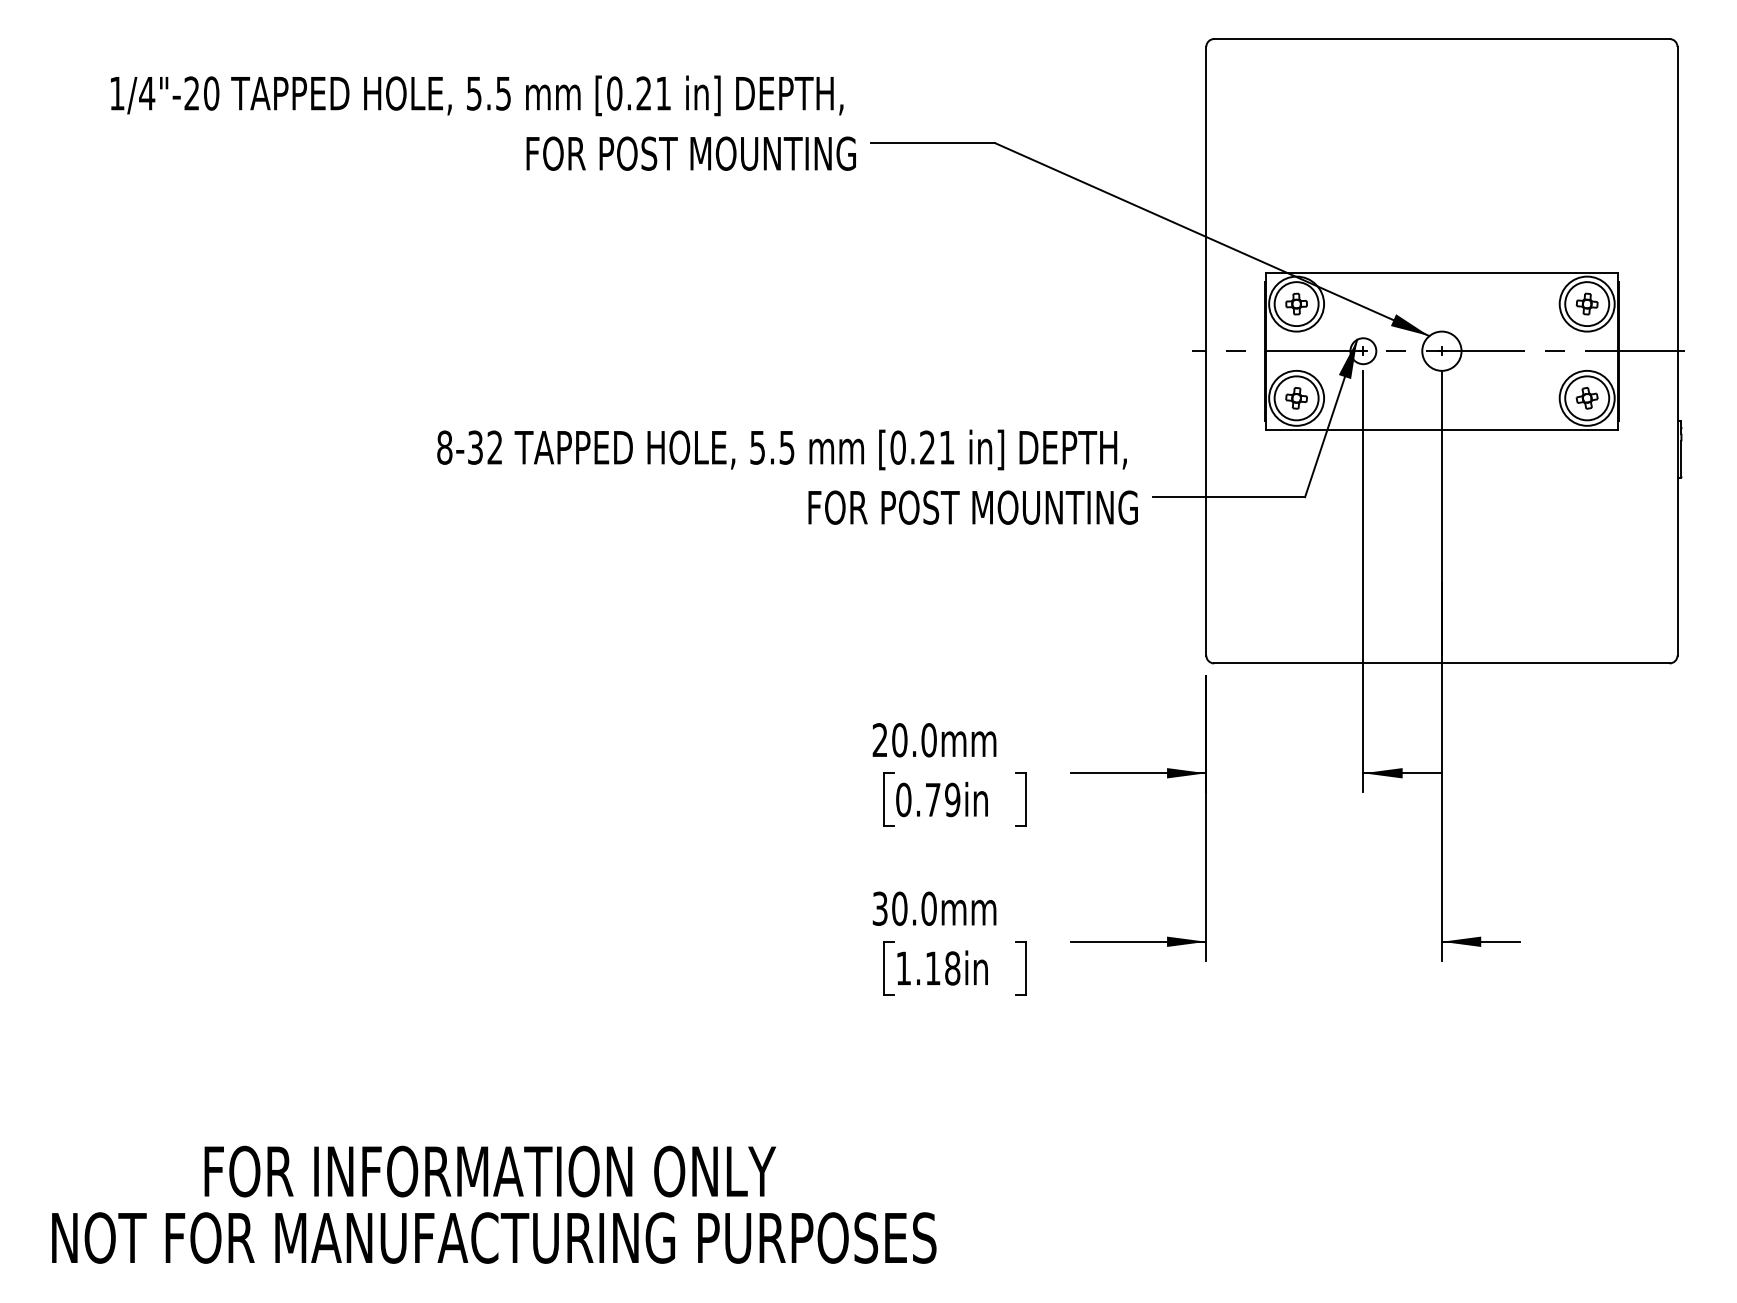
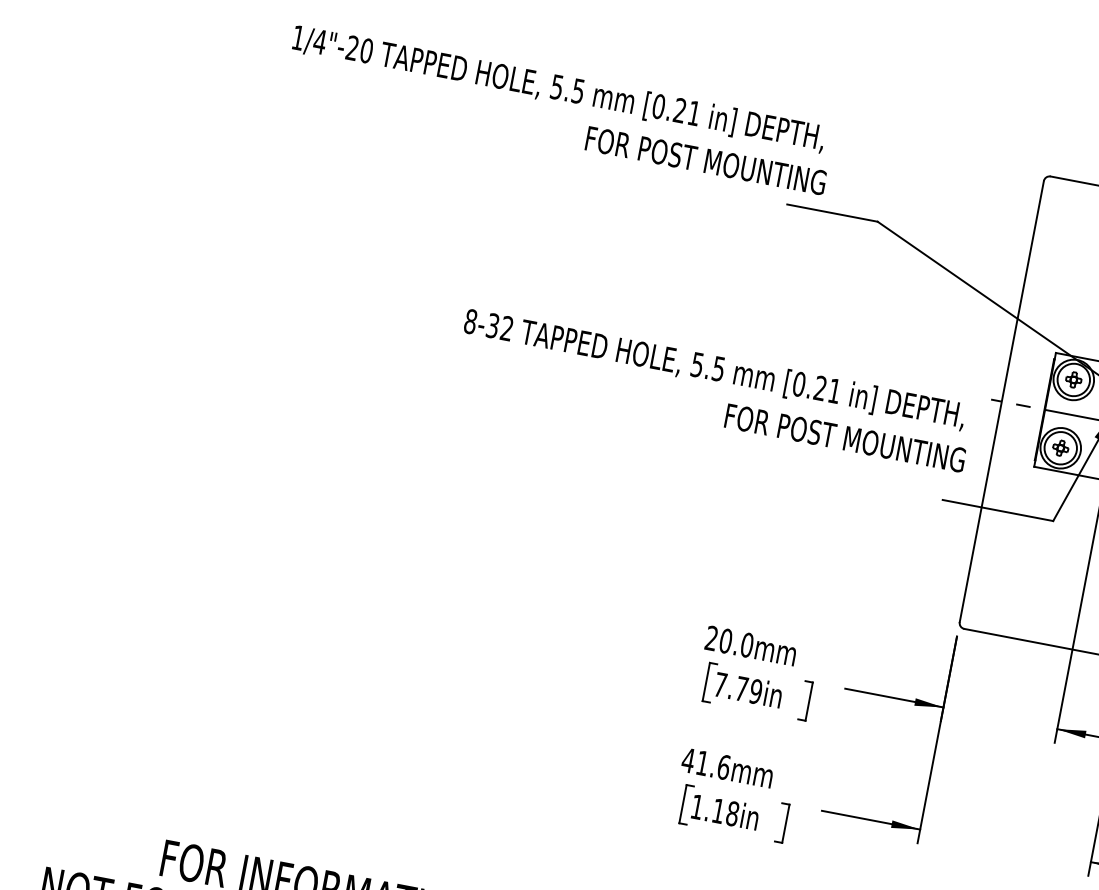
text: (483, 122) -> (559, 109), moved
text: (787, 476) -> (715, 389), moved
text: (903, 799) -> (720, 684), 0.79in -> 7.79in
text: (904, 908) -> (706, 763), 30.0mm -> 41.6mm

